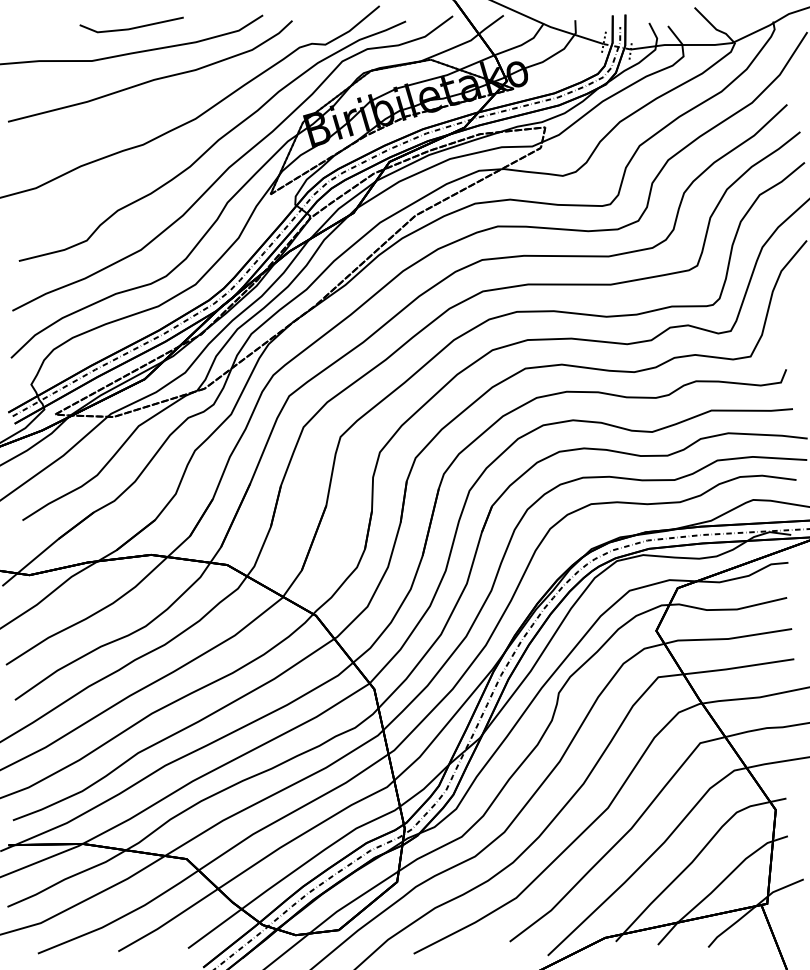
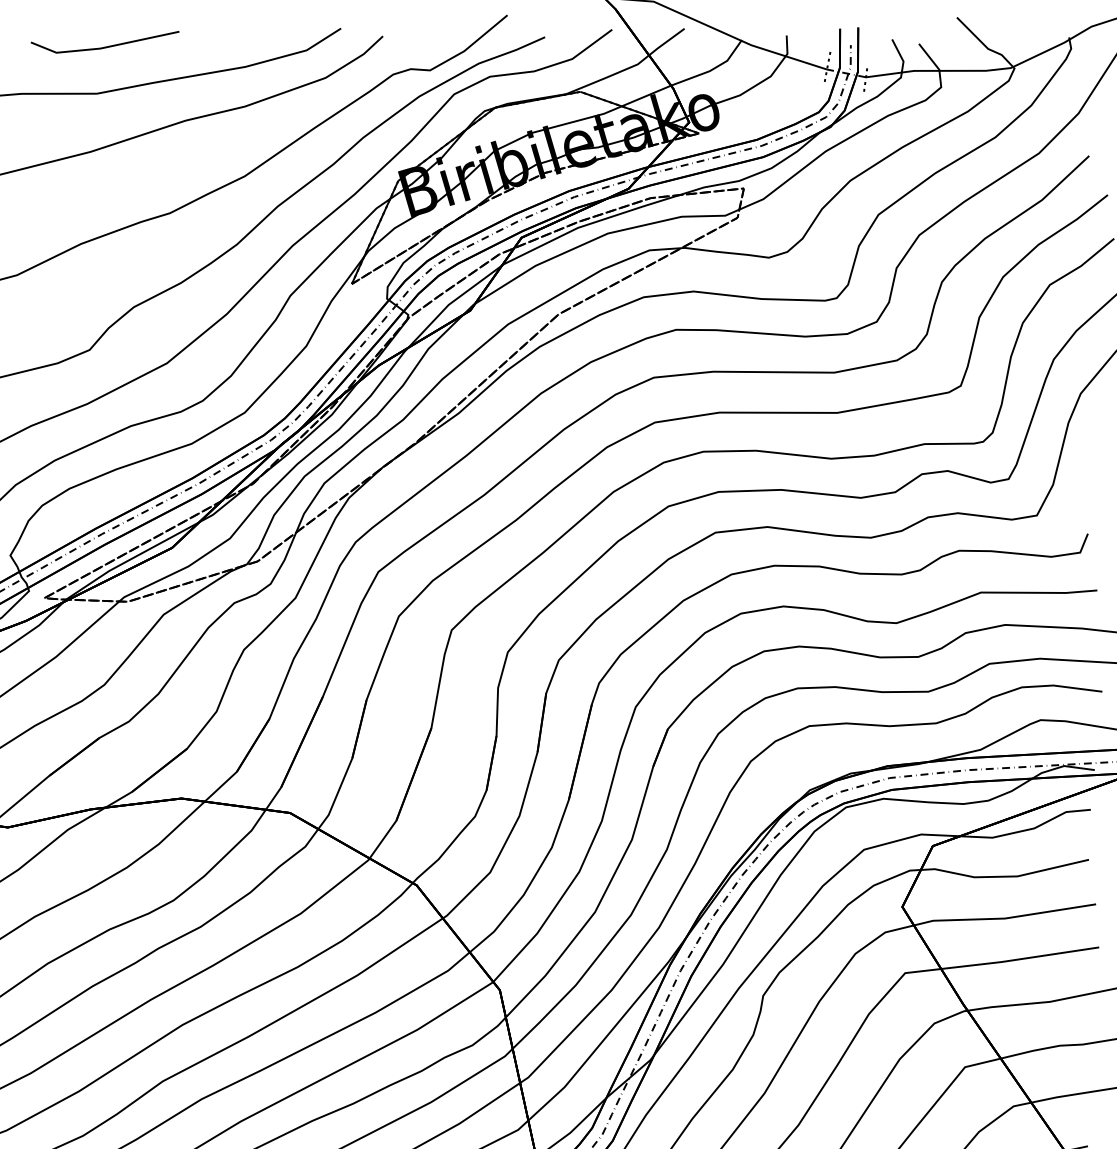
line: (131, 27) -> (104, 45), moved

